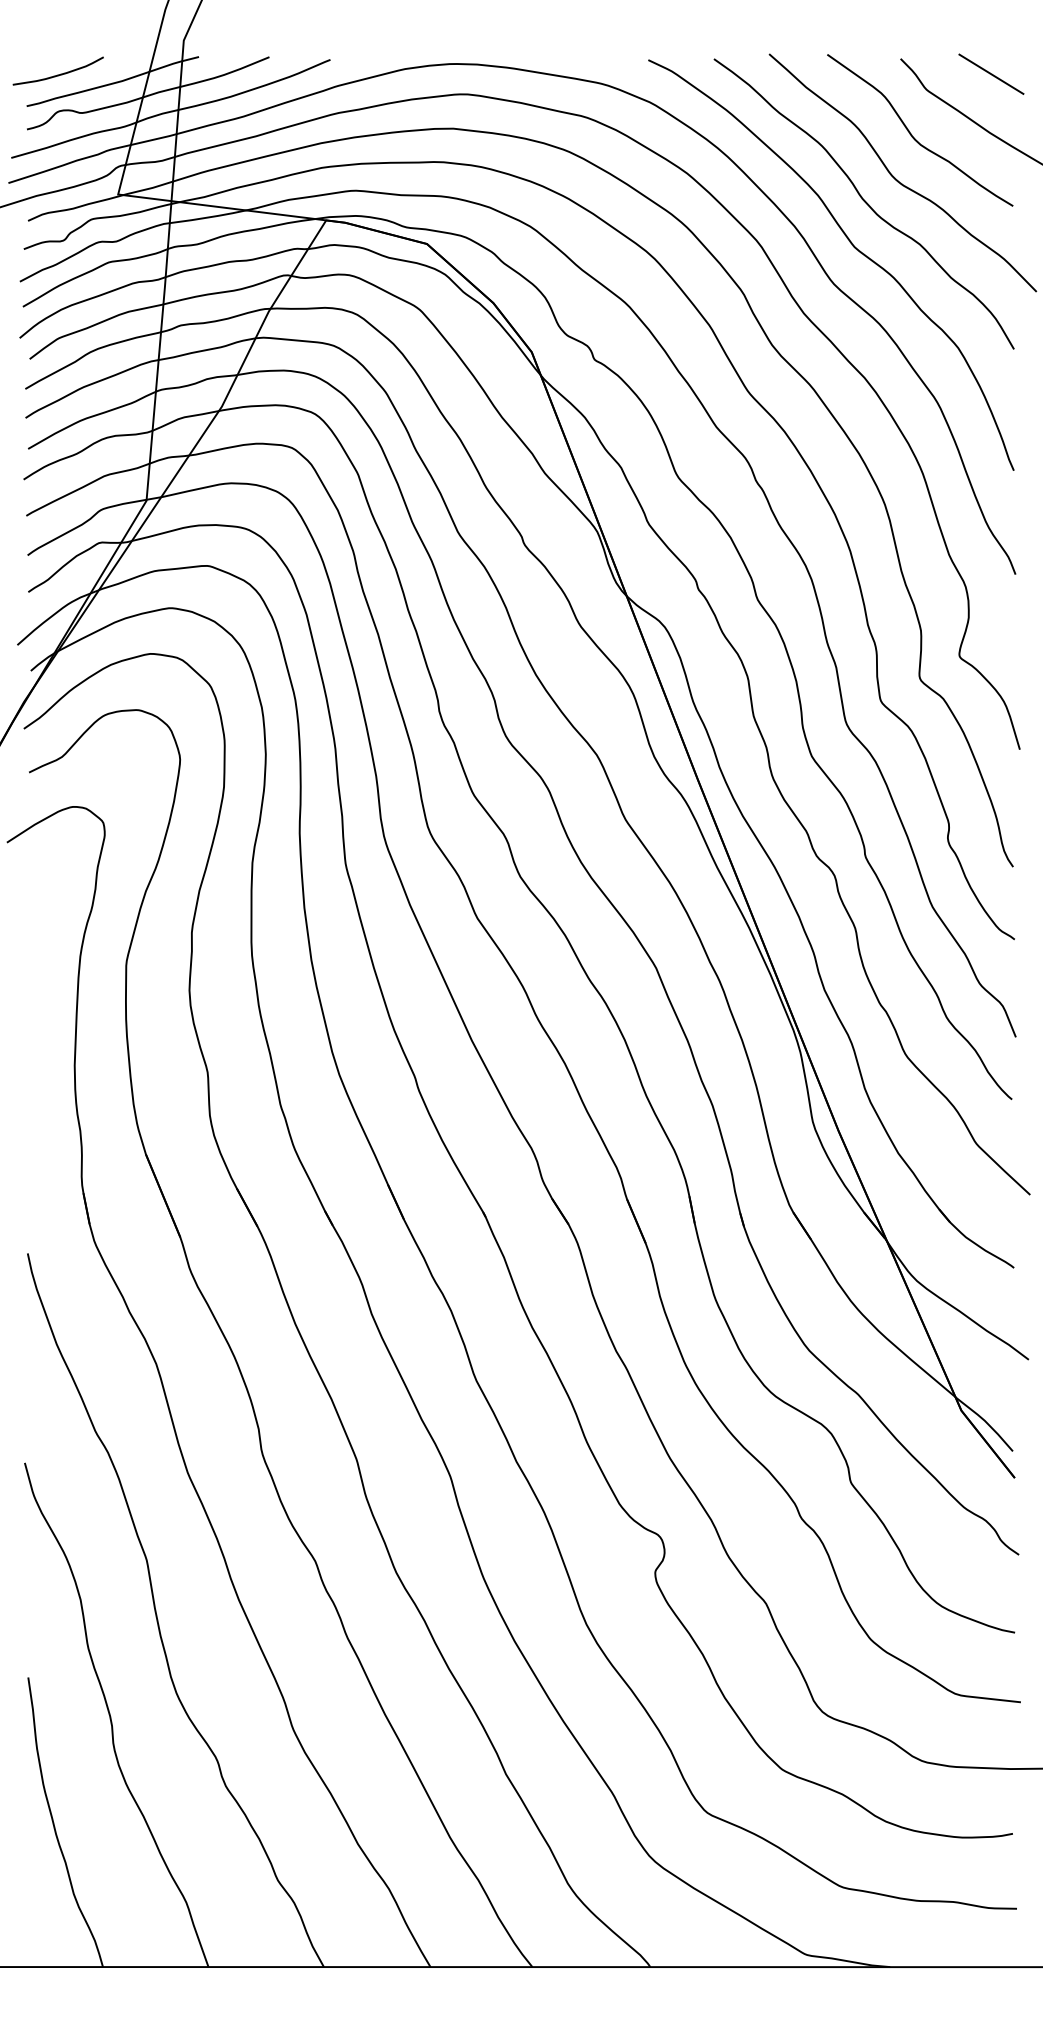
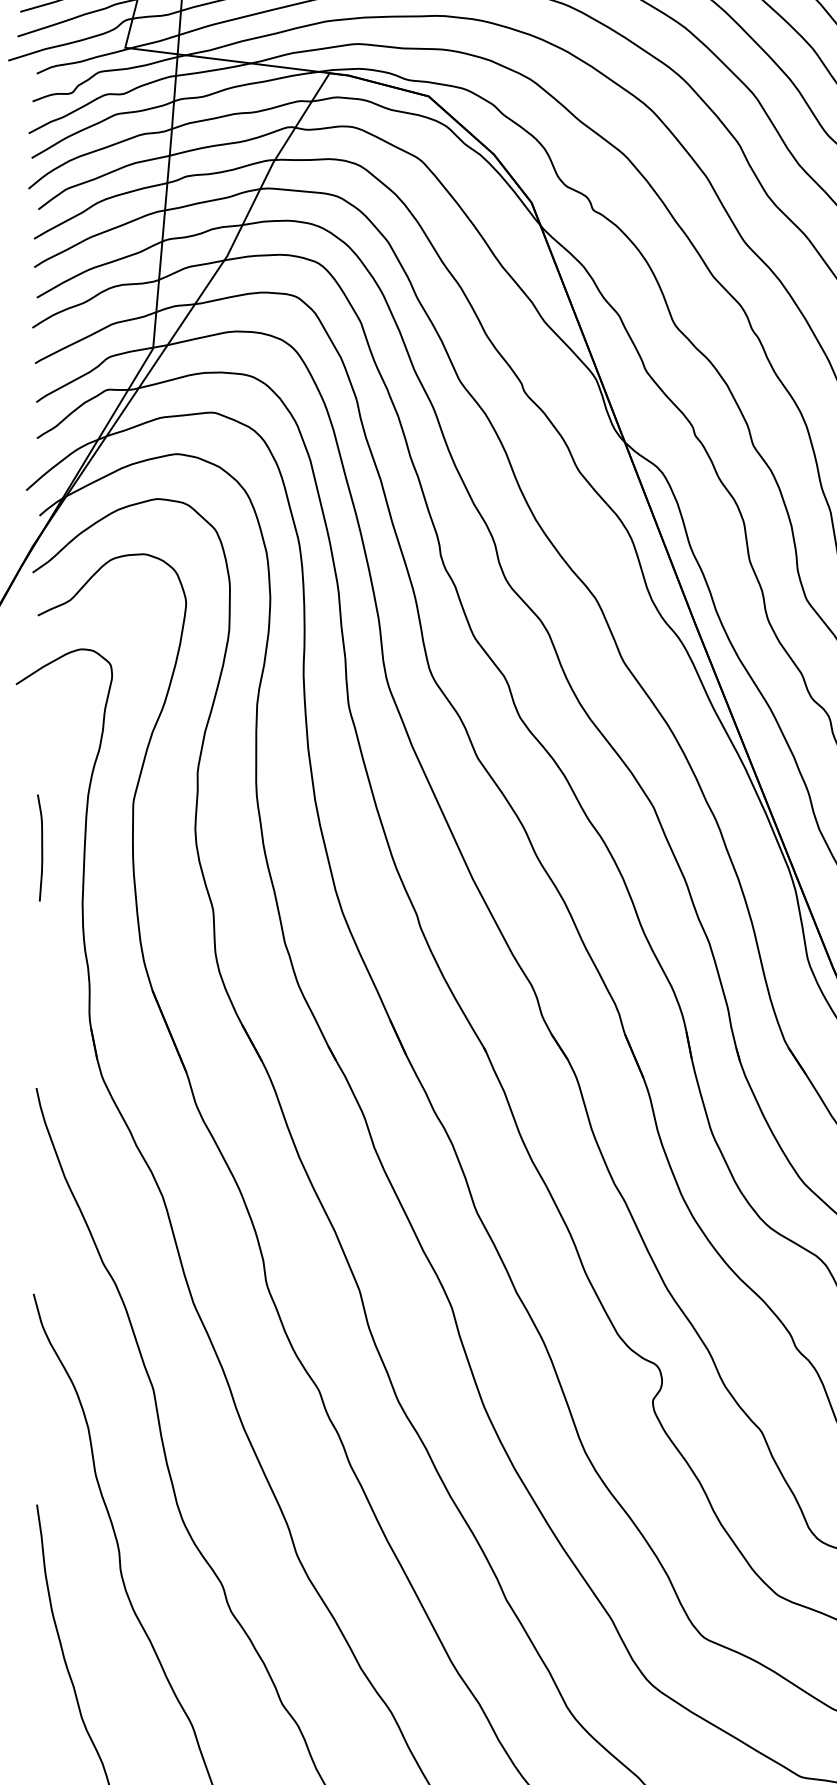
curve: (32, 1008) -> (41, 847), added

